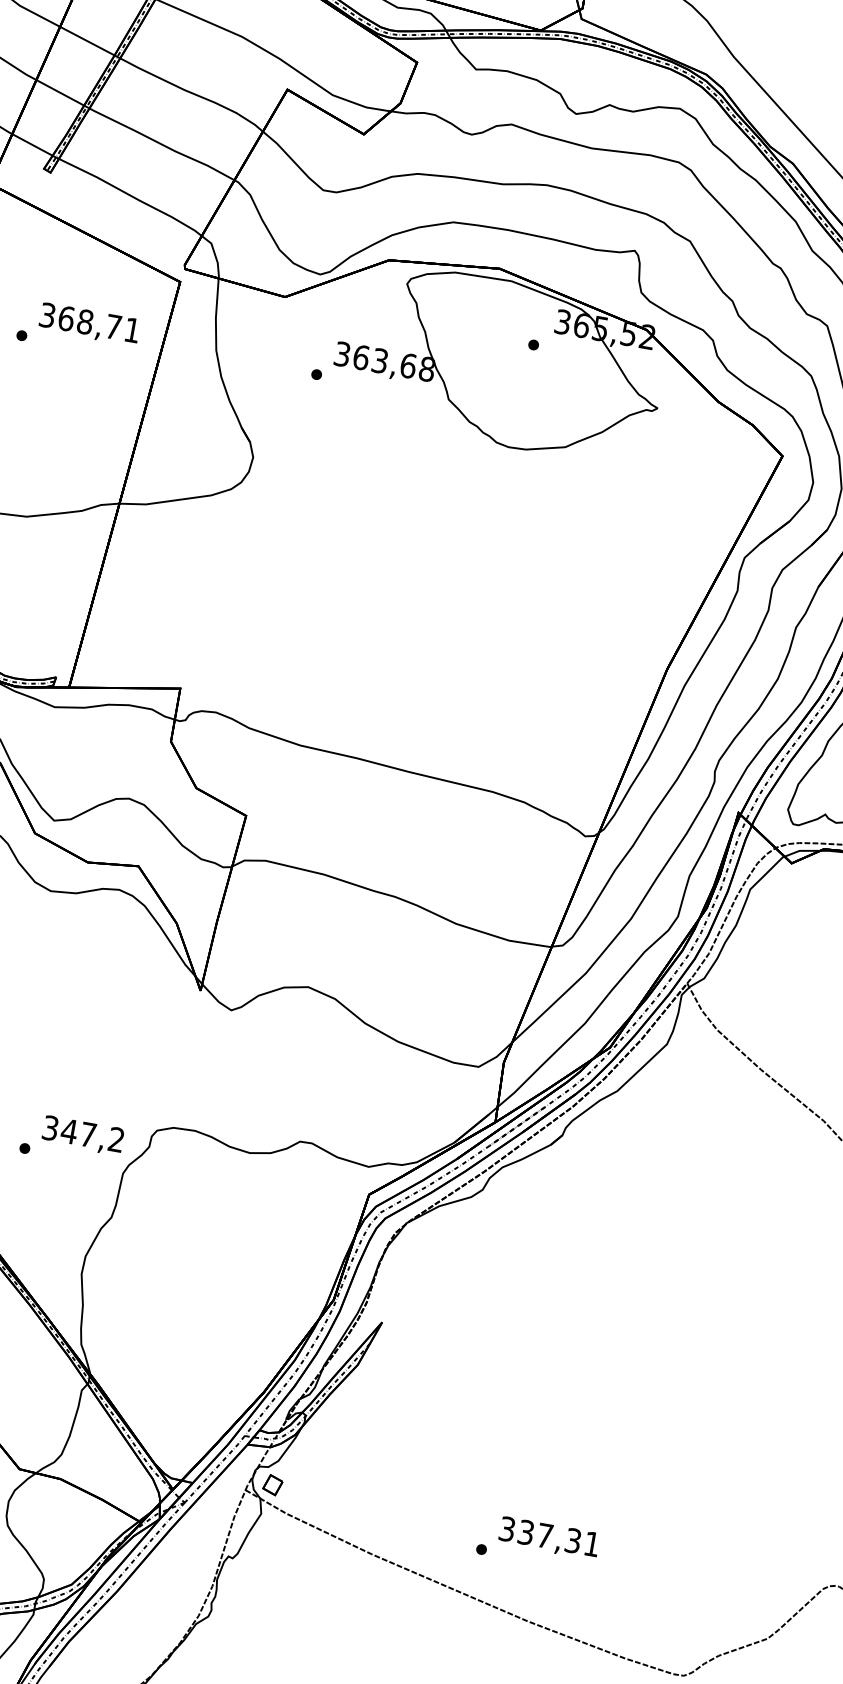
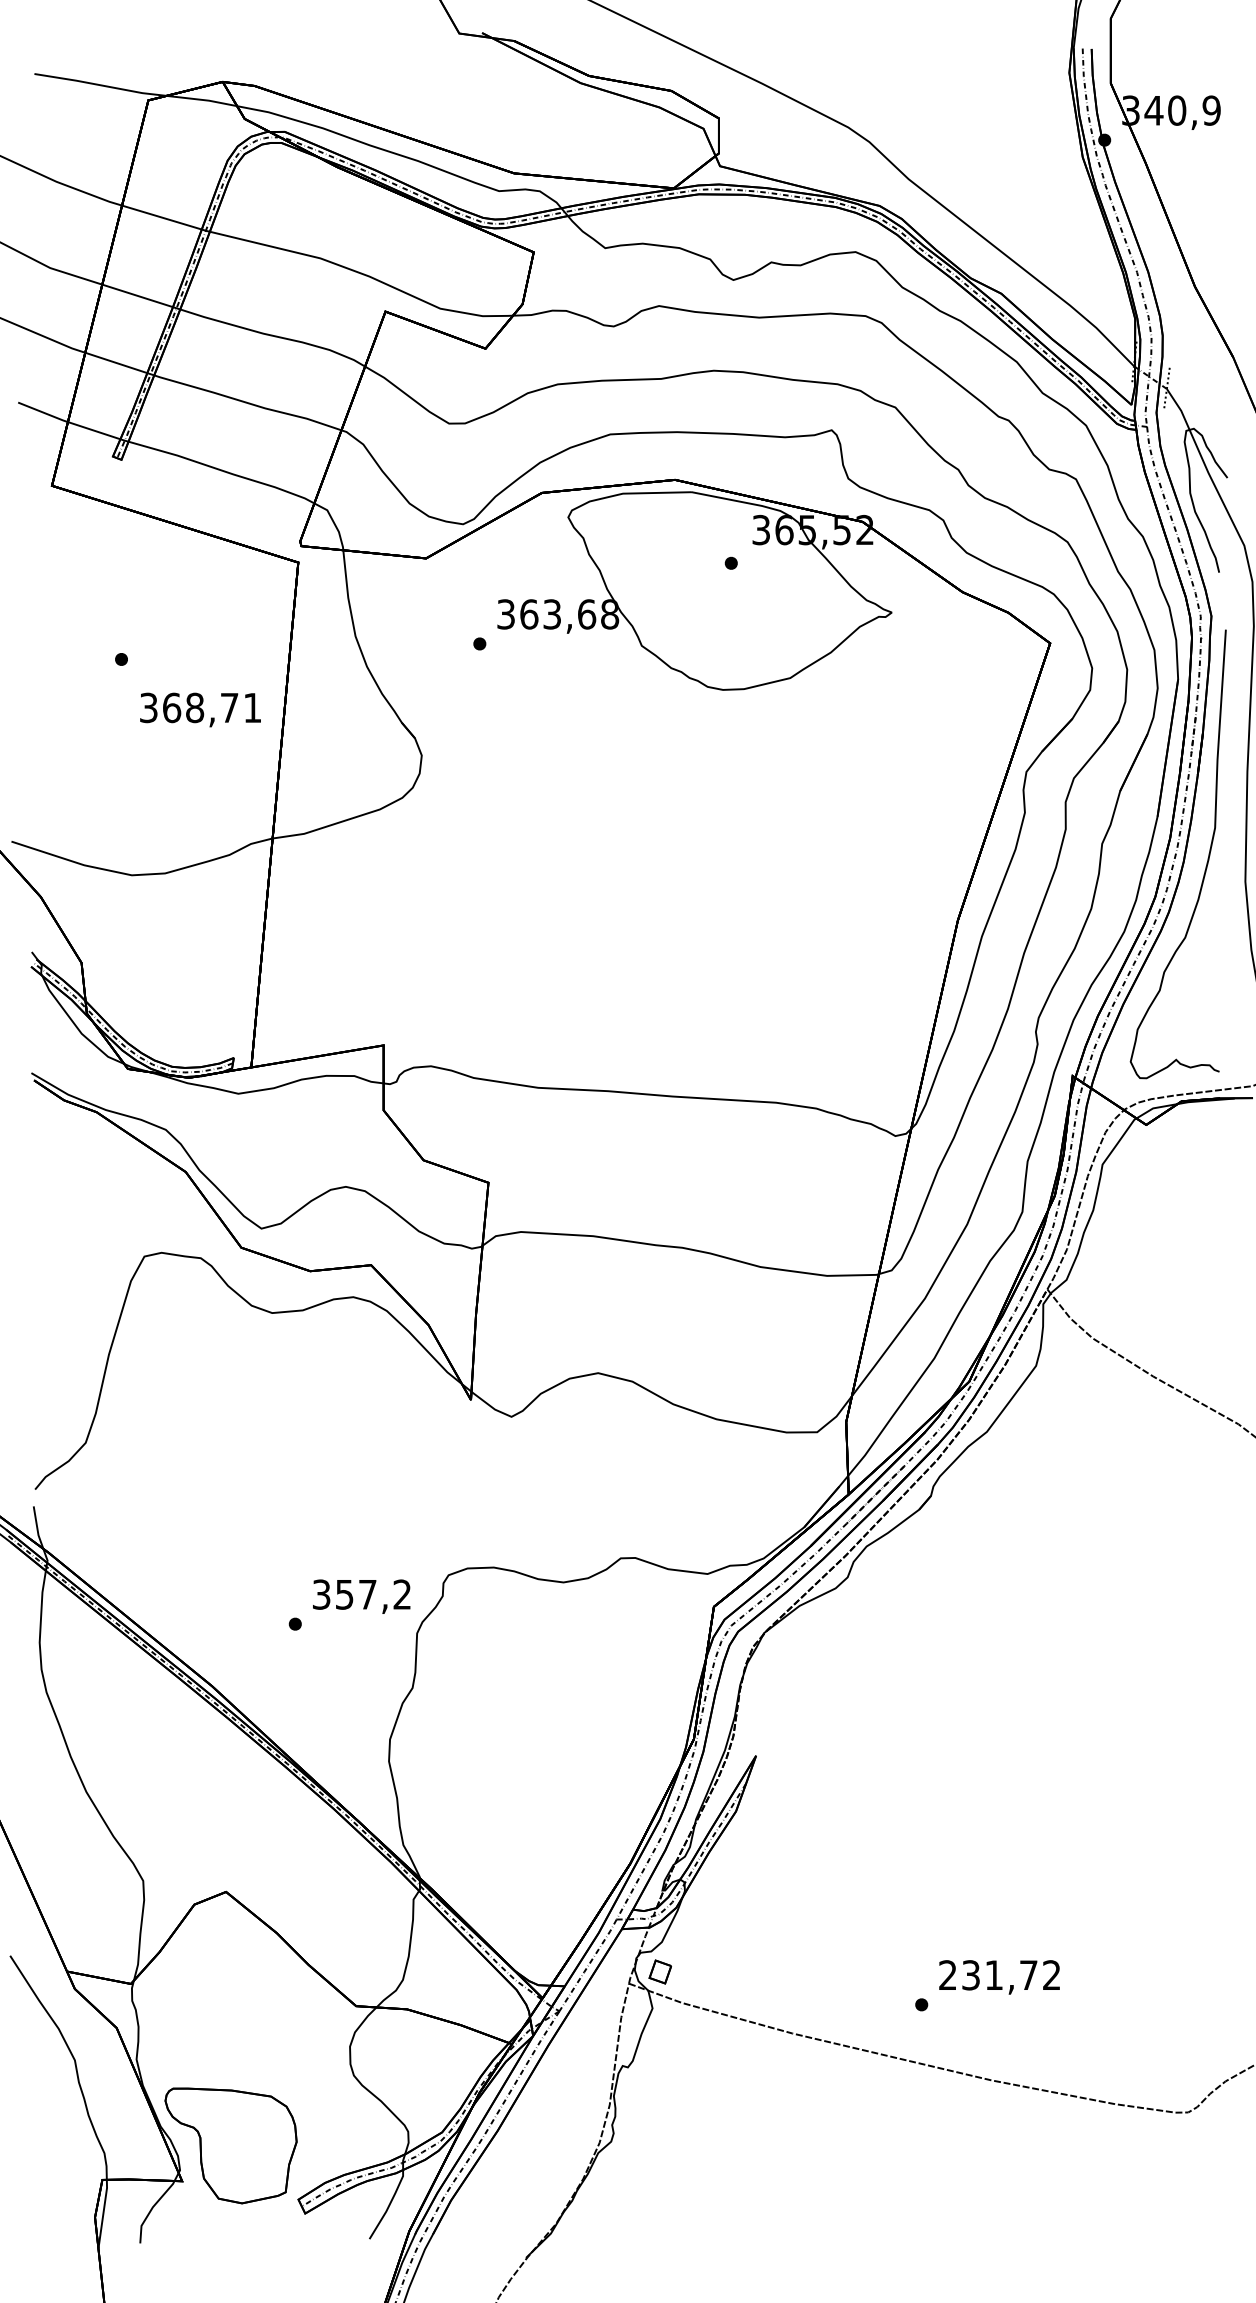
text: (89, 324) -> (200, 709), moved
text: (69, 1131) -> (344, 1594), 347,2 -> 357,2
text: (549, 1536) -> (999, 1975), 337,31 -> 231,72

